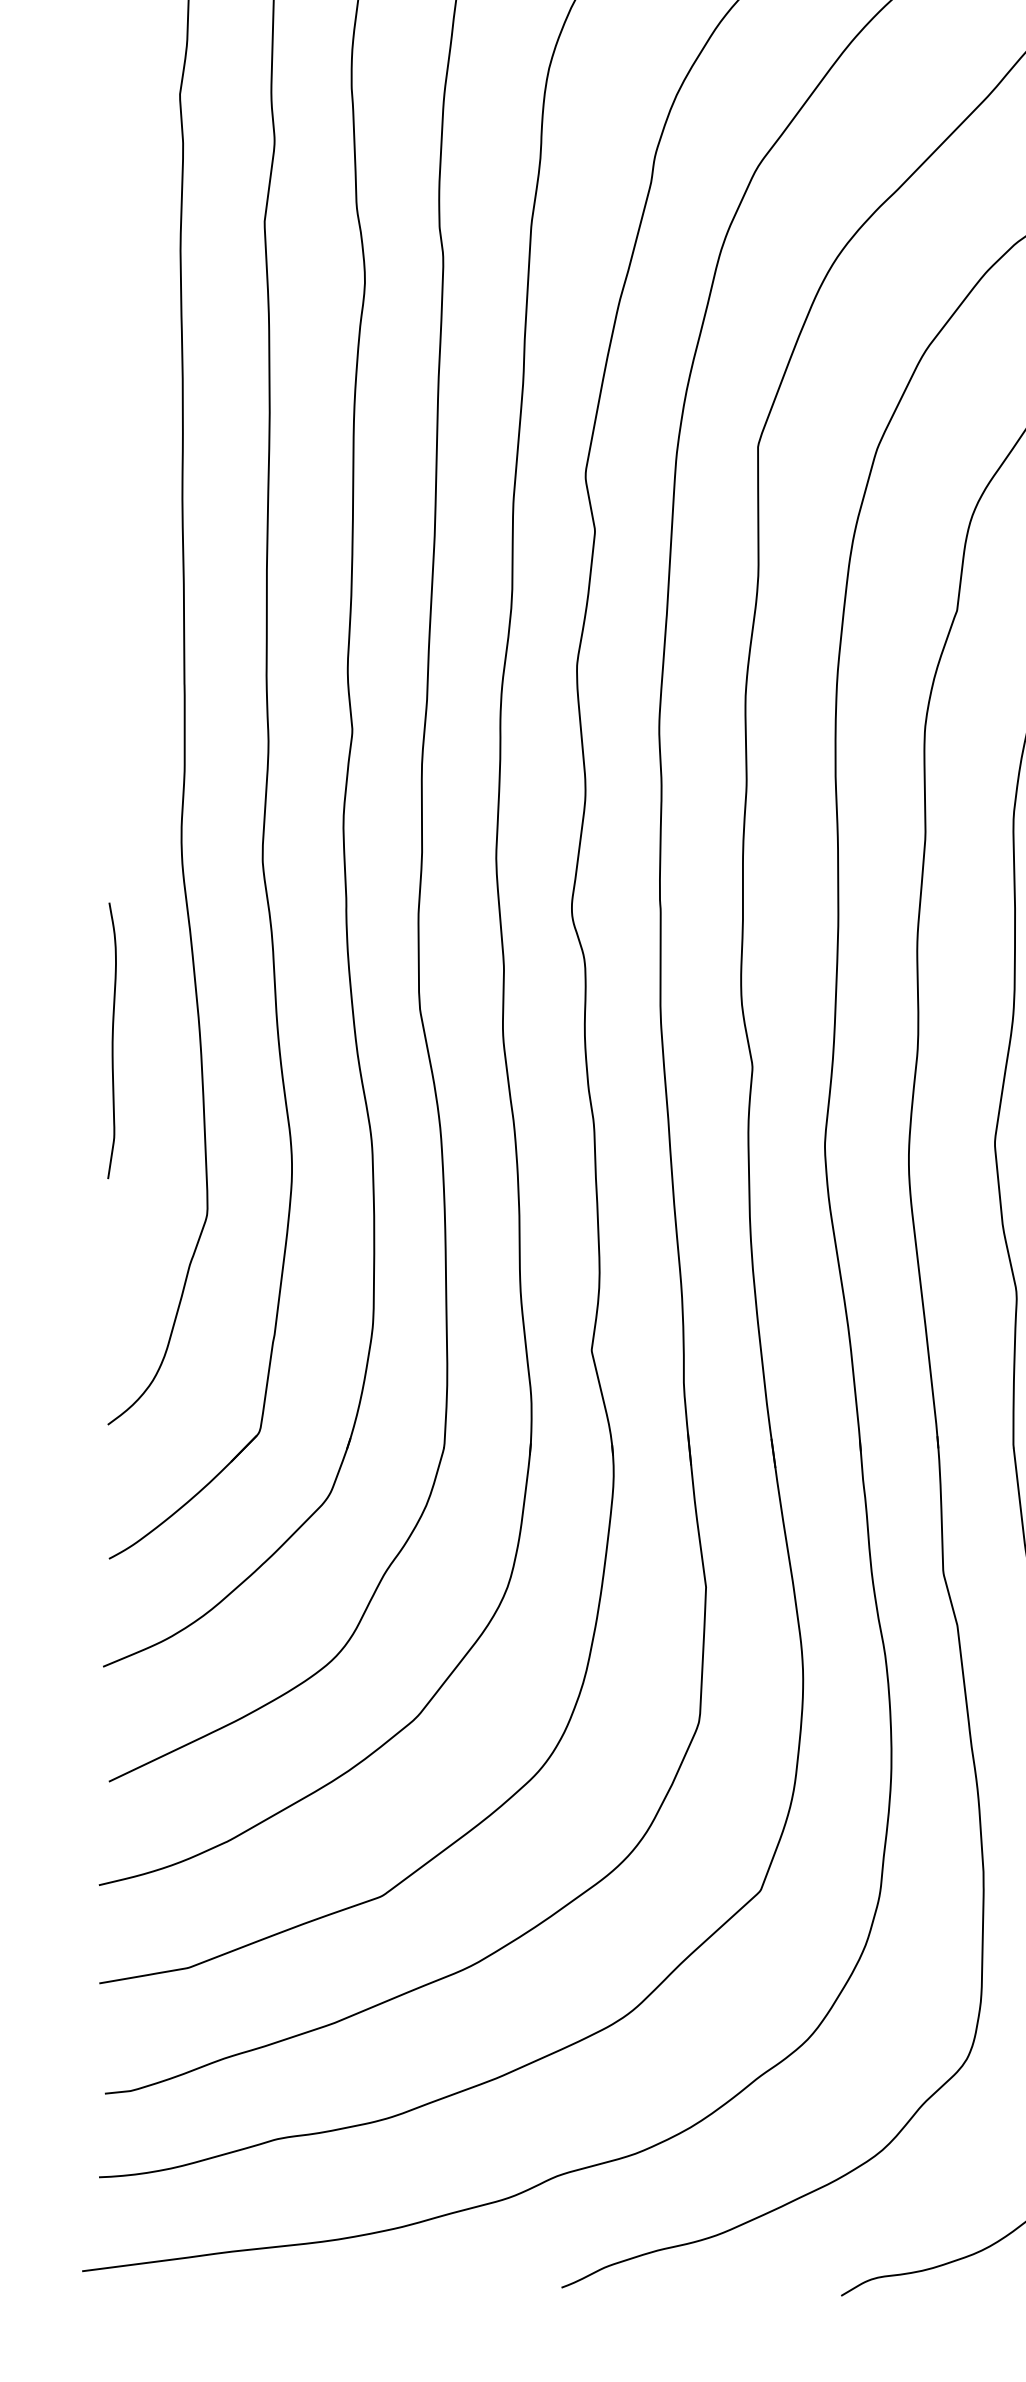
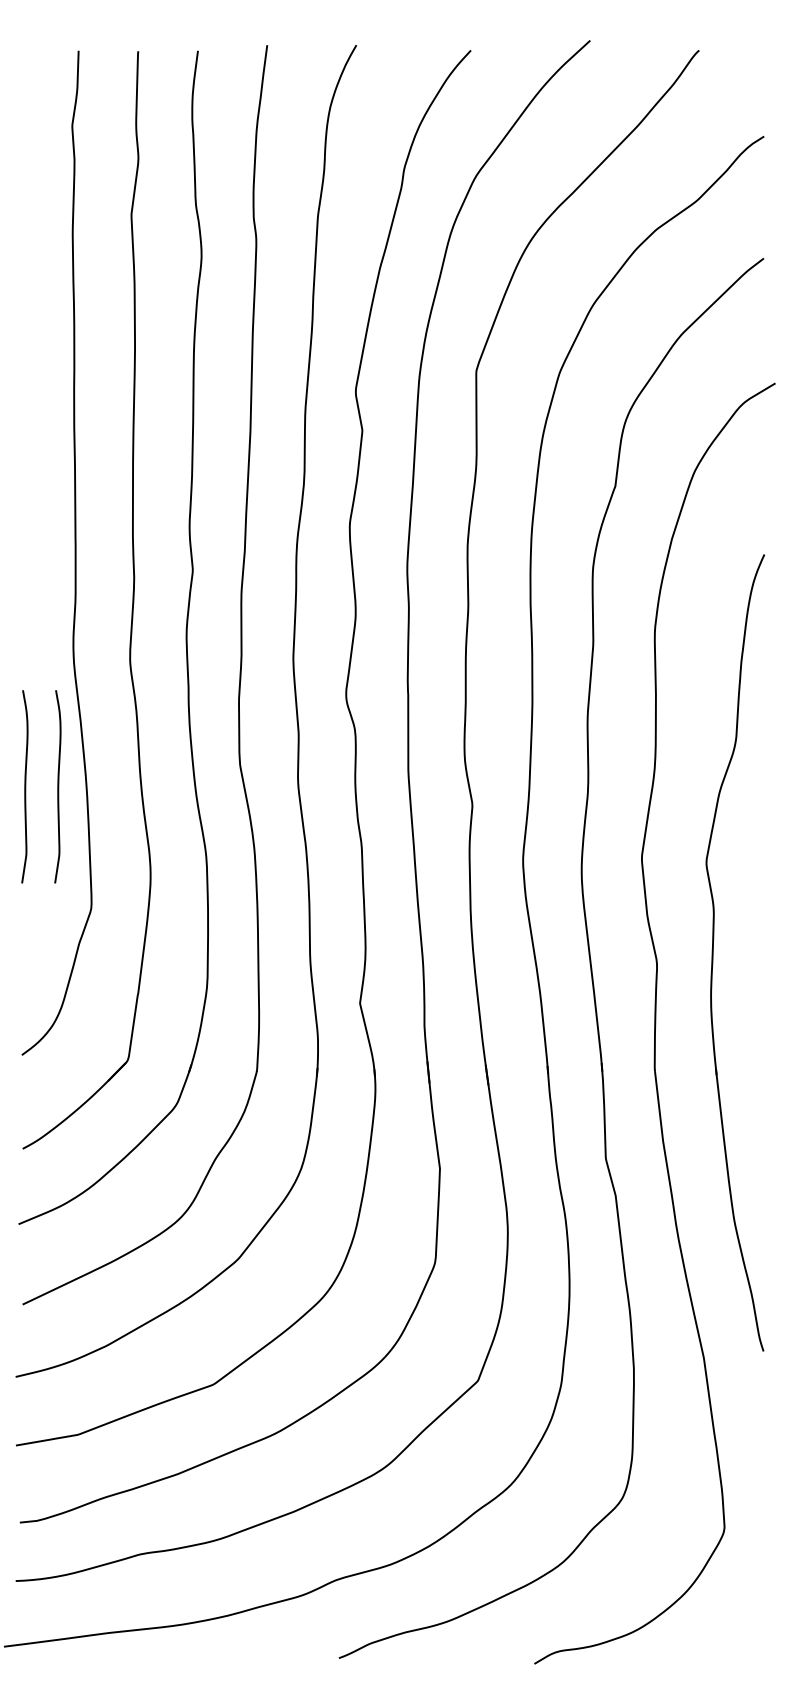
curve: (158, 1040) -> (57, 786), added

